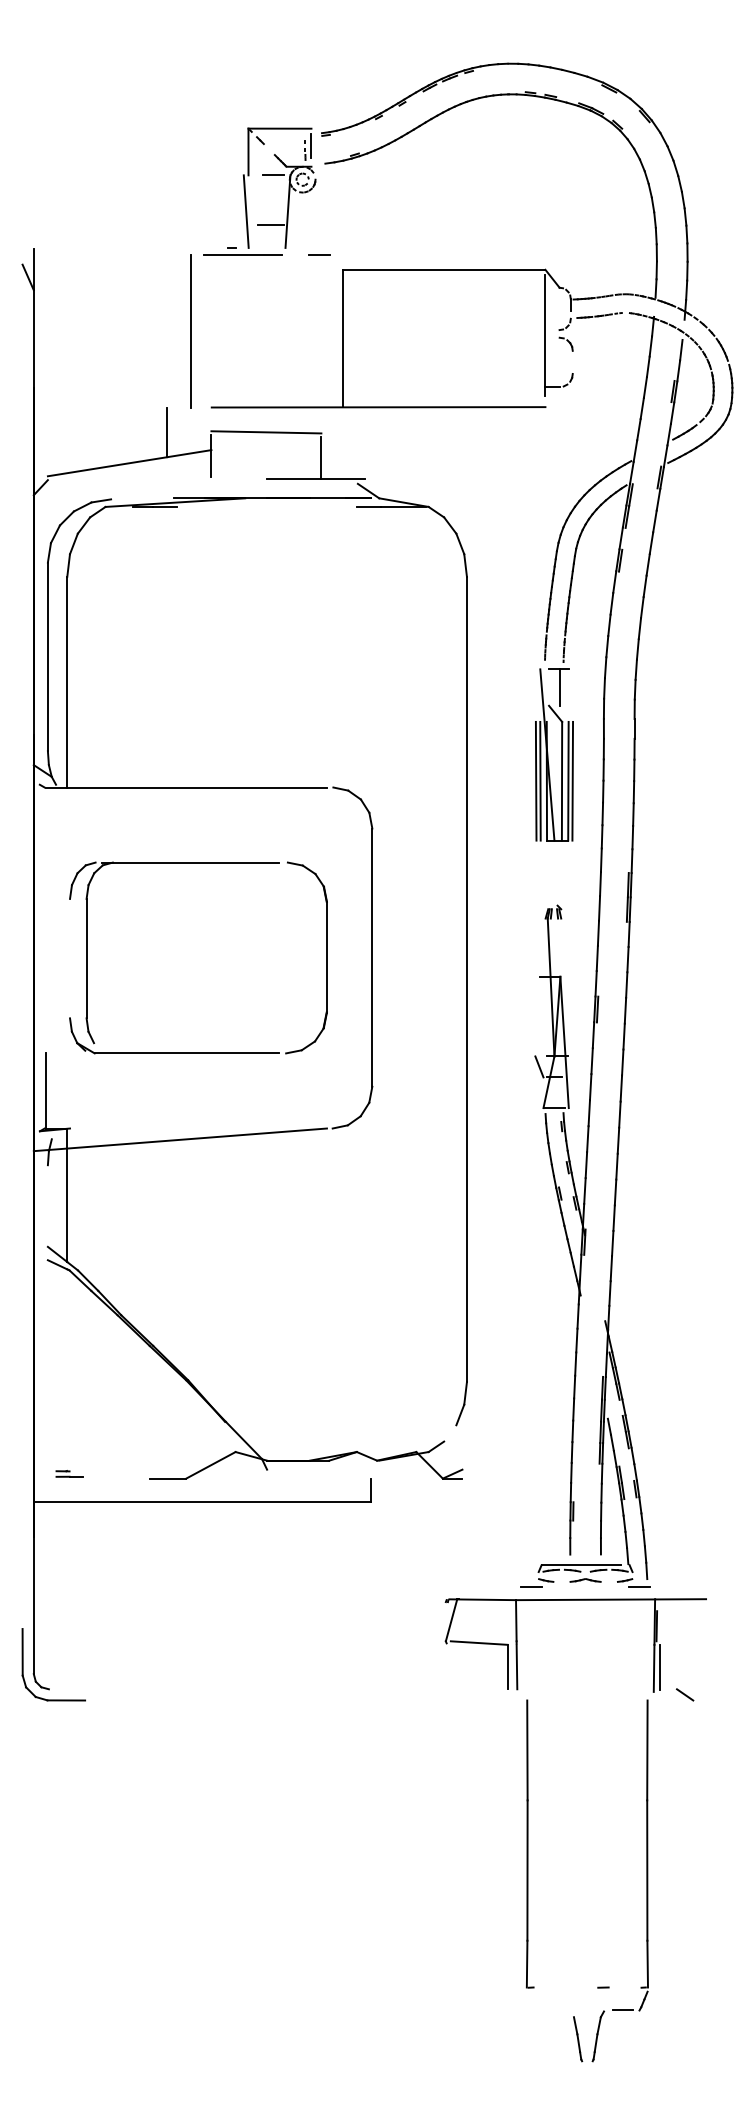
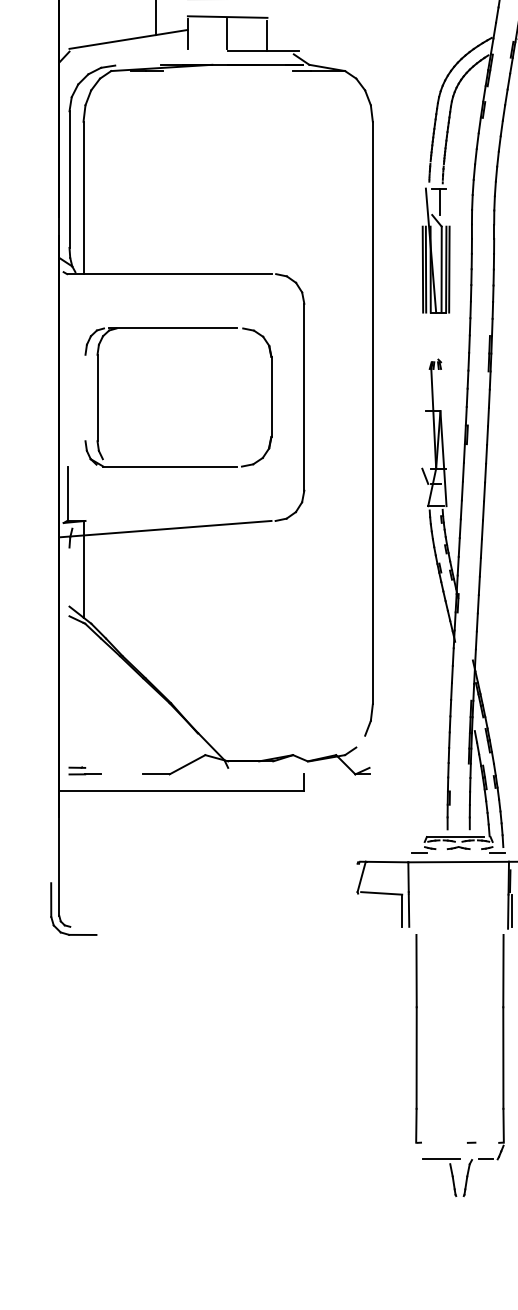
line: (265, 455) -> (227, 33), added
part: (69, 1473) -> (85, 770), size x1.67
line: (561, 2010) -> (441, 1159), added

